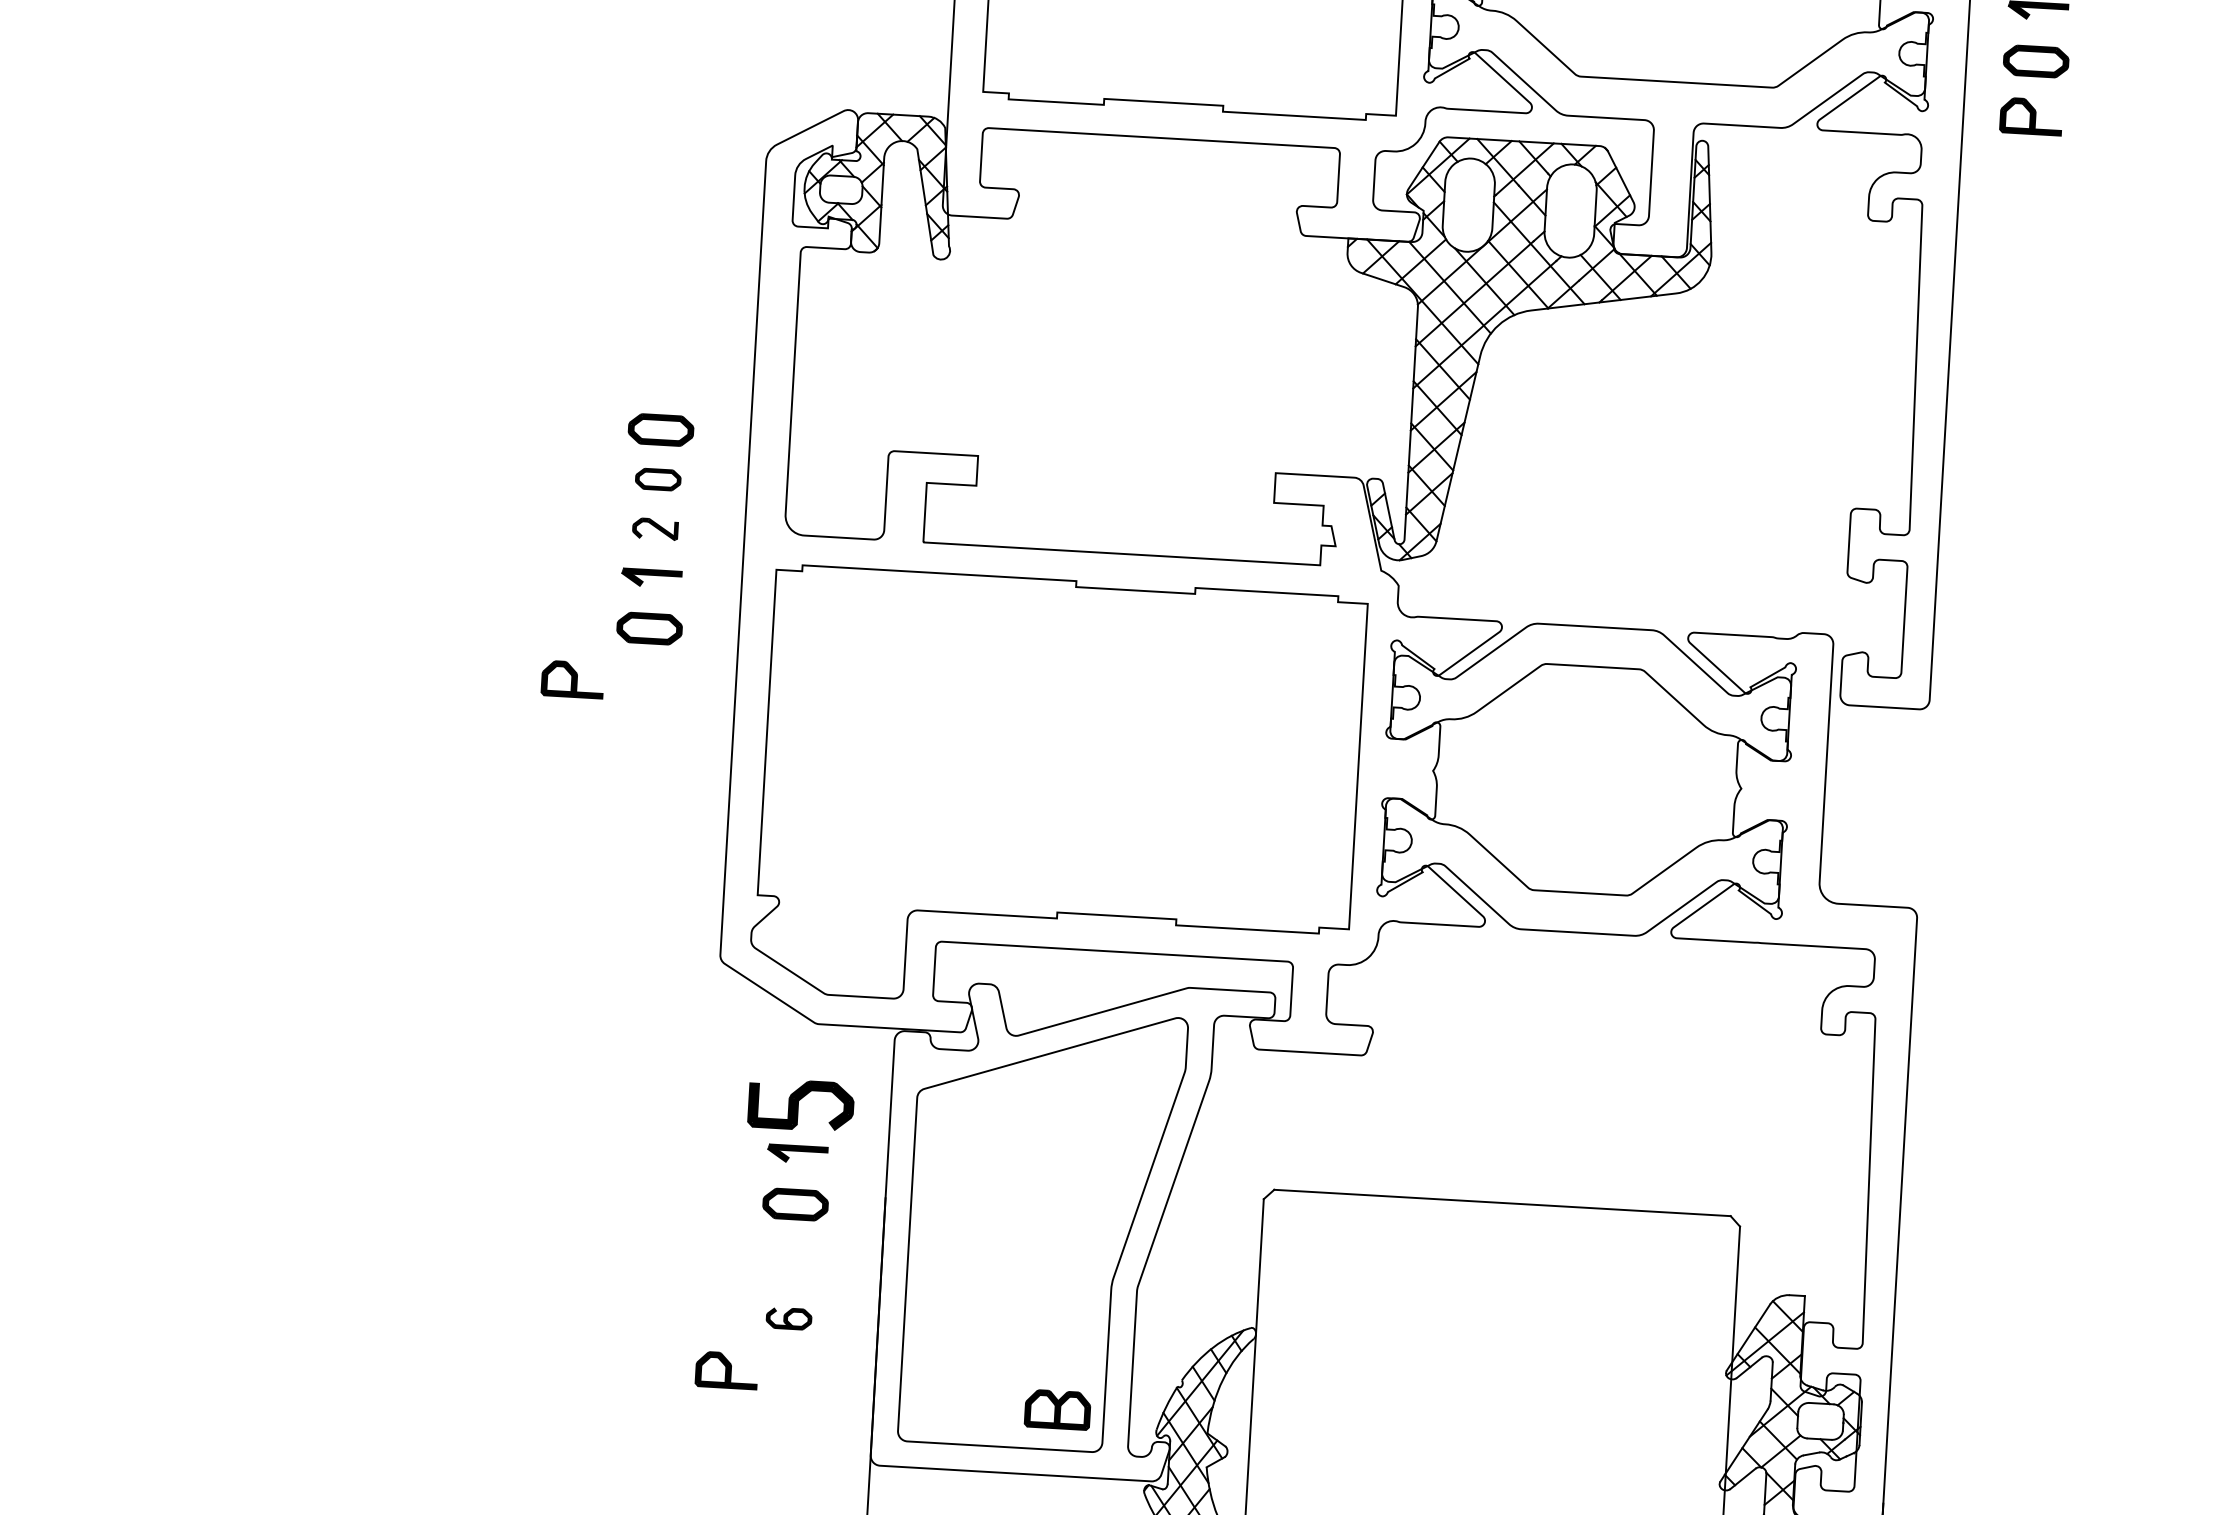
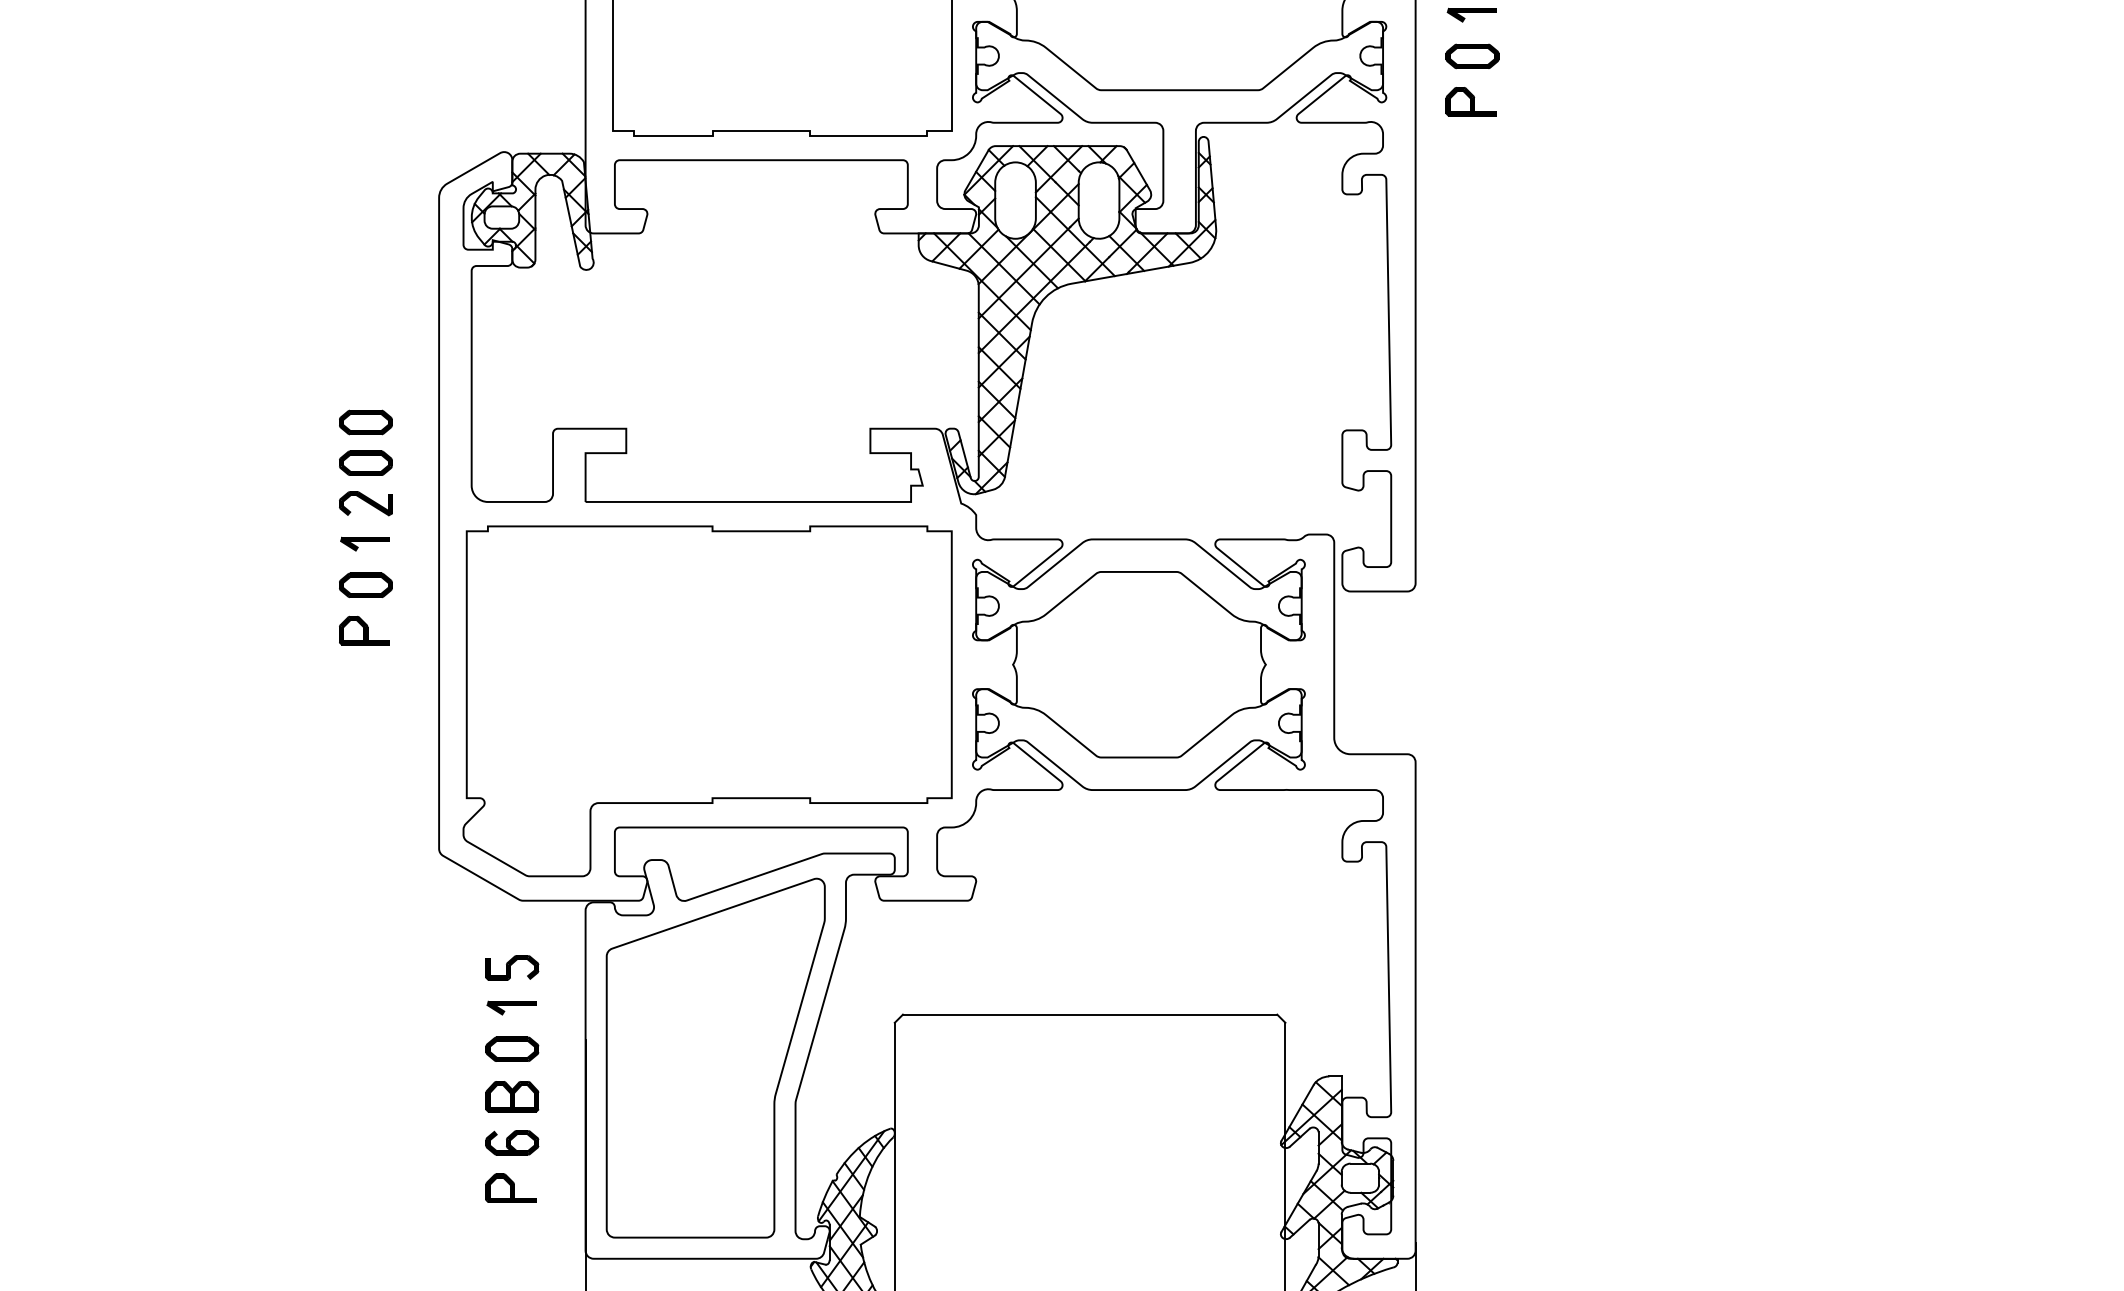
part: (657, 478) -> (365, 462), size x1.43
part: (654, 528) -> (365, 503), size x1.43
part: (572, 679) -> (364, 630), moved
part: (801, 1104) -> (512, 967), size x0.62
part: (789, 1318) -> (512, 1142), size x1.43
part: (726, 1369) -> (510, 1187), moved
part: (1057, 1409) -> (512, 1096), moved

